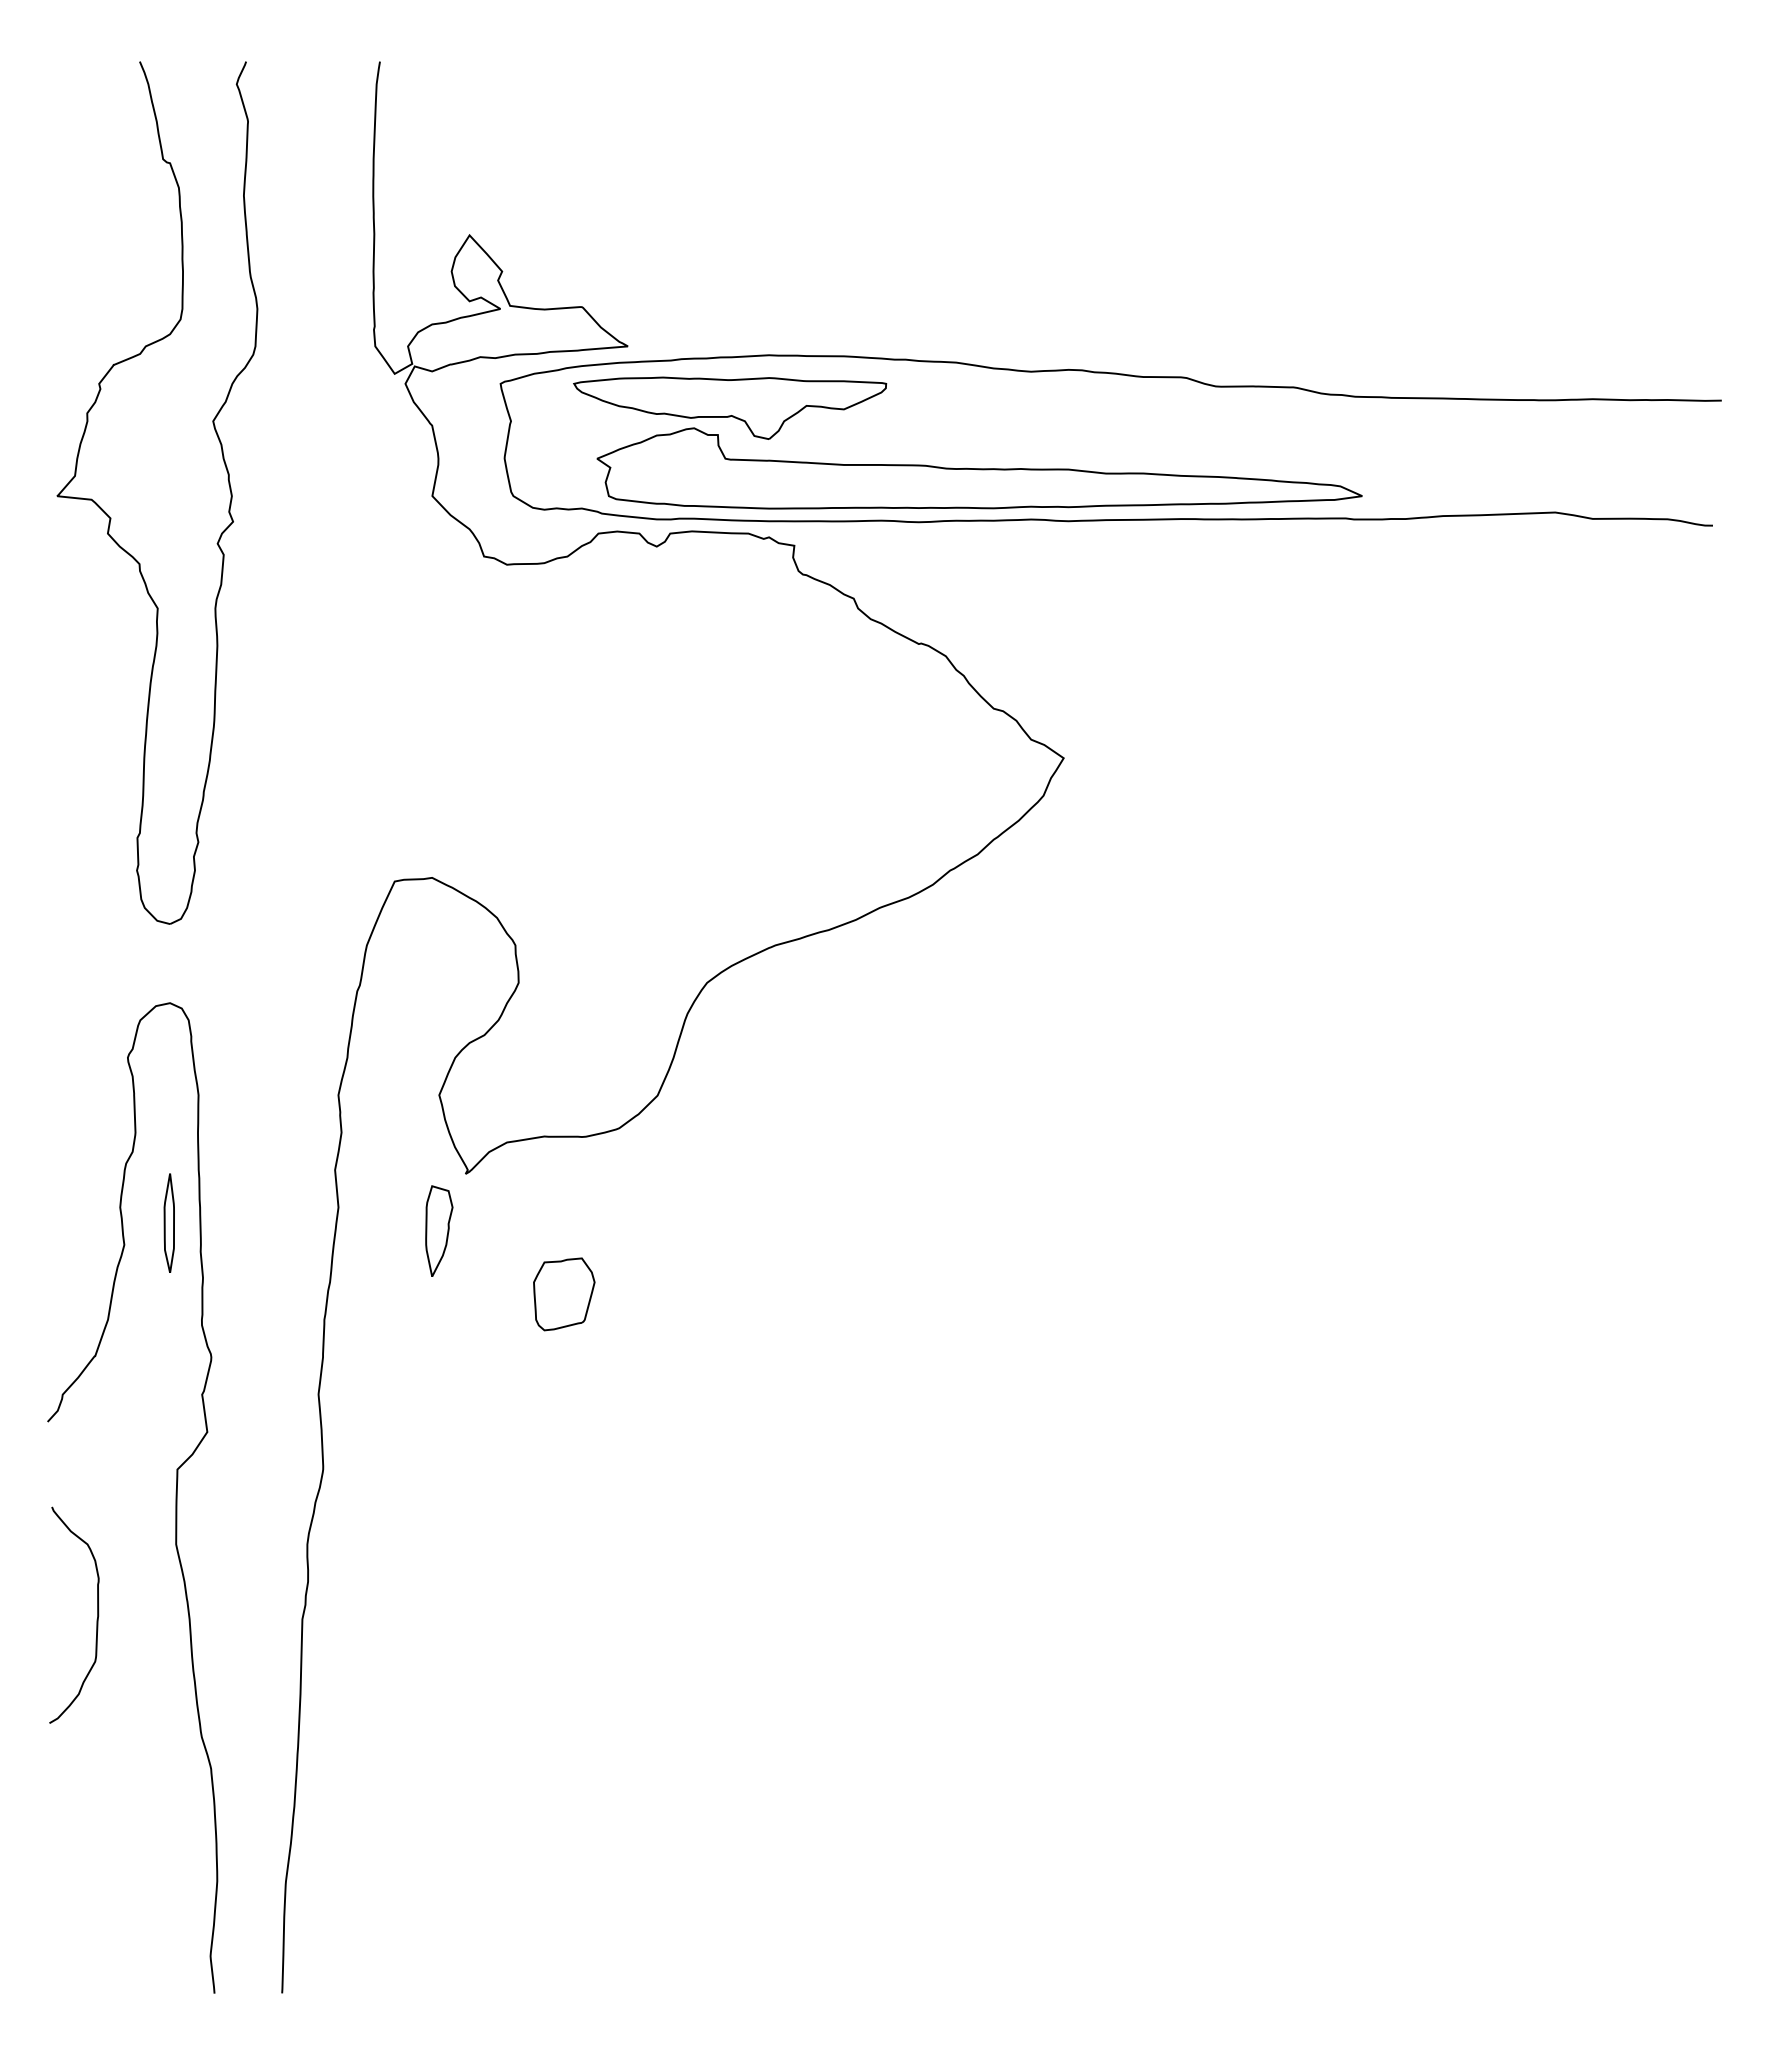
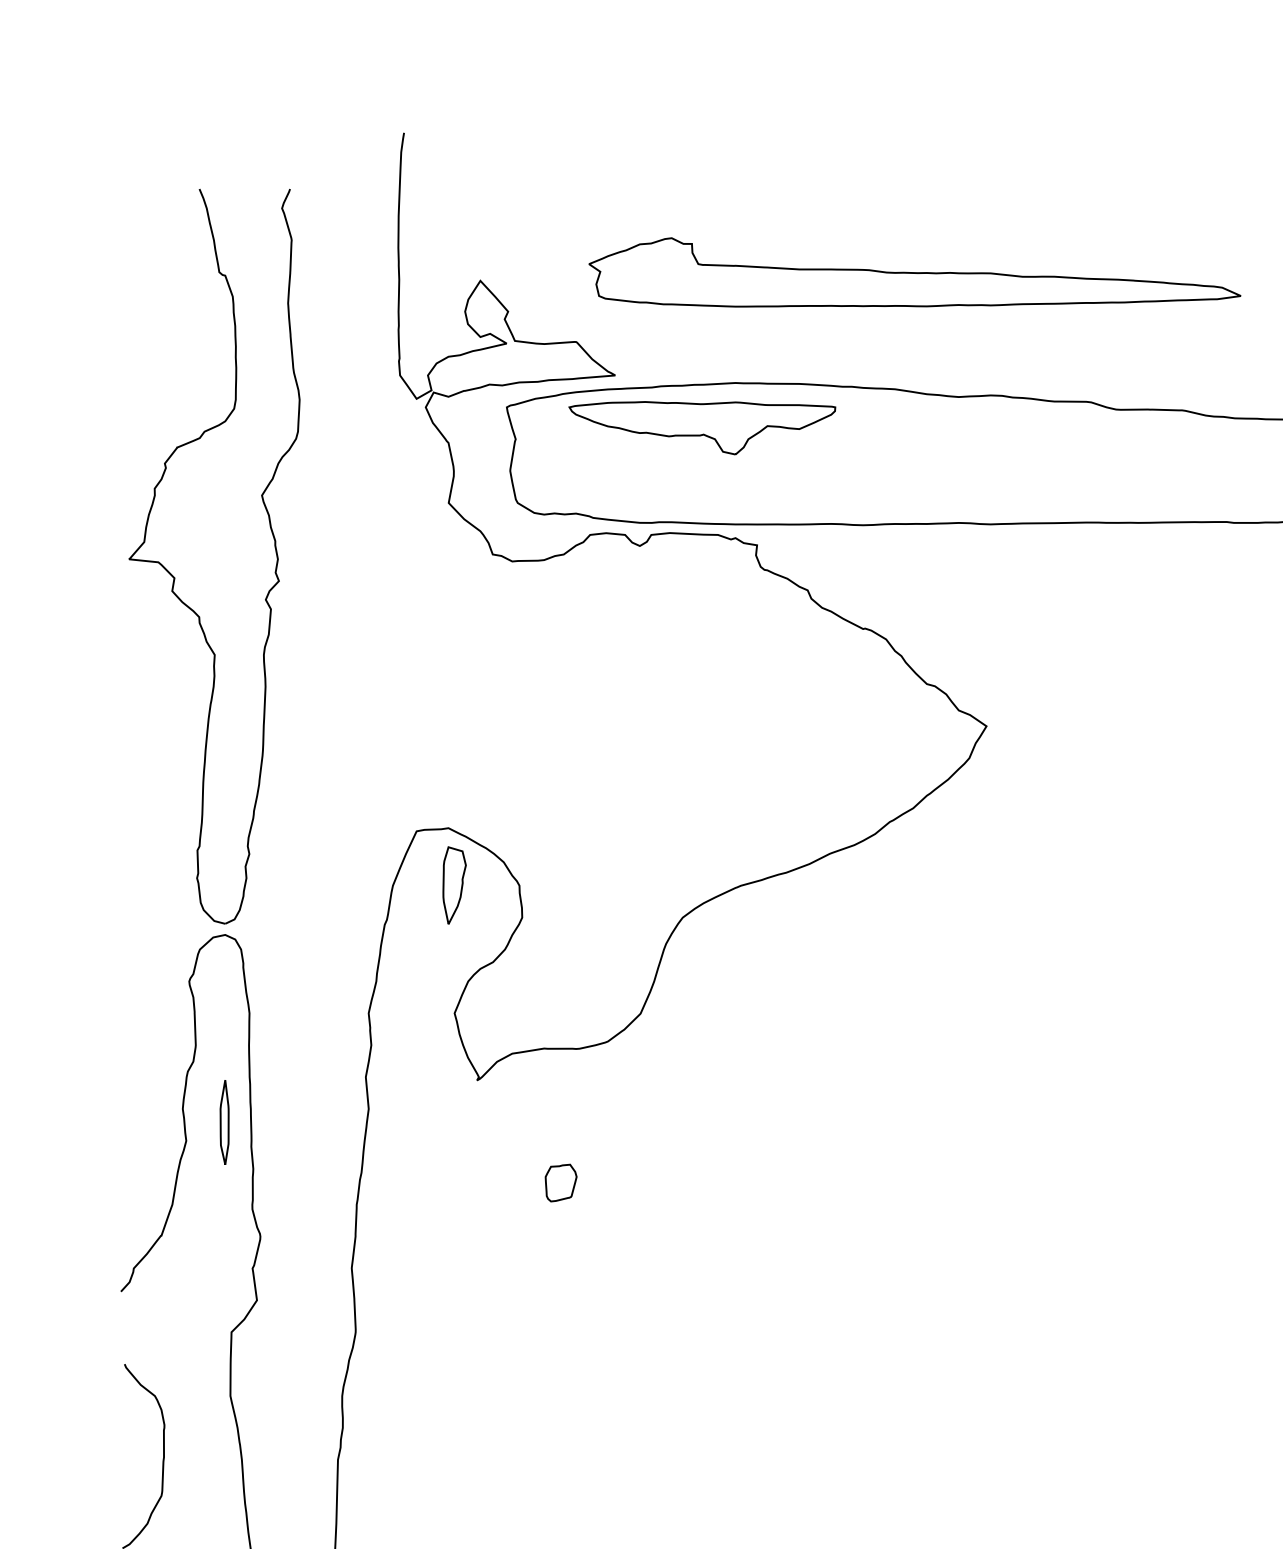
part: (979, 468) -> (914, 272), moved
part: (110, 516) -> (174, 576), moved
part: (439, 1230) -> (454, 884), moved
part: (564, 1294) -> (561, 1183), size x0.6

